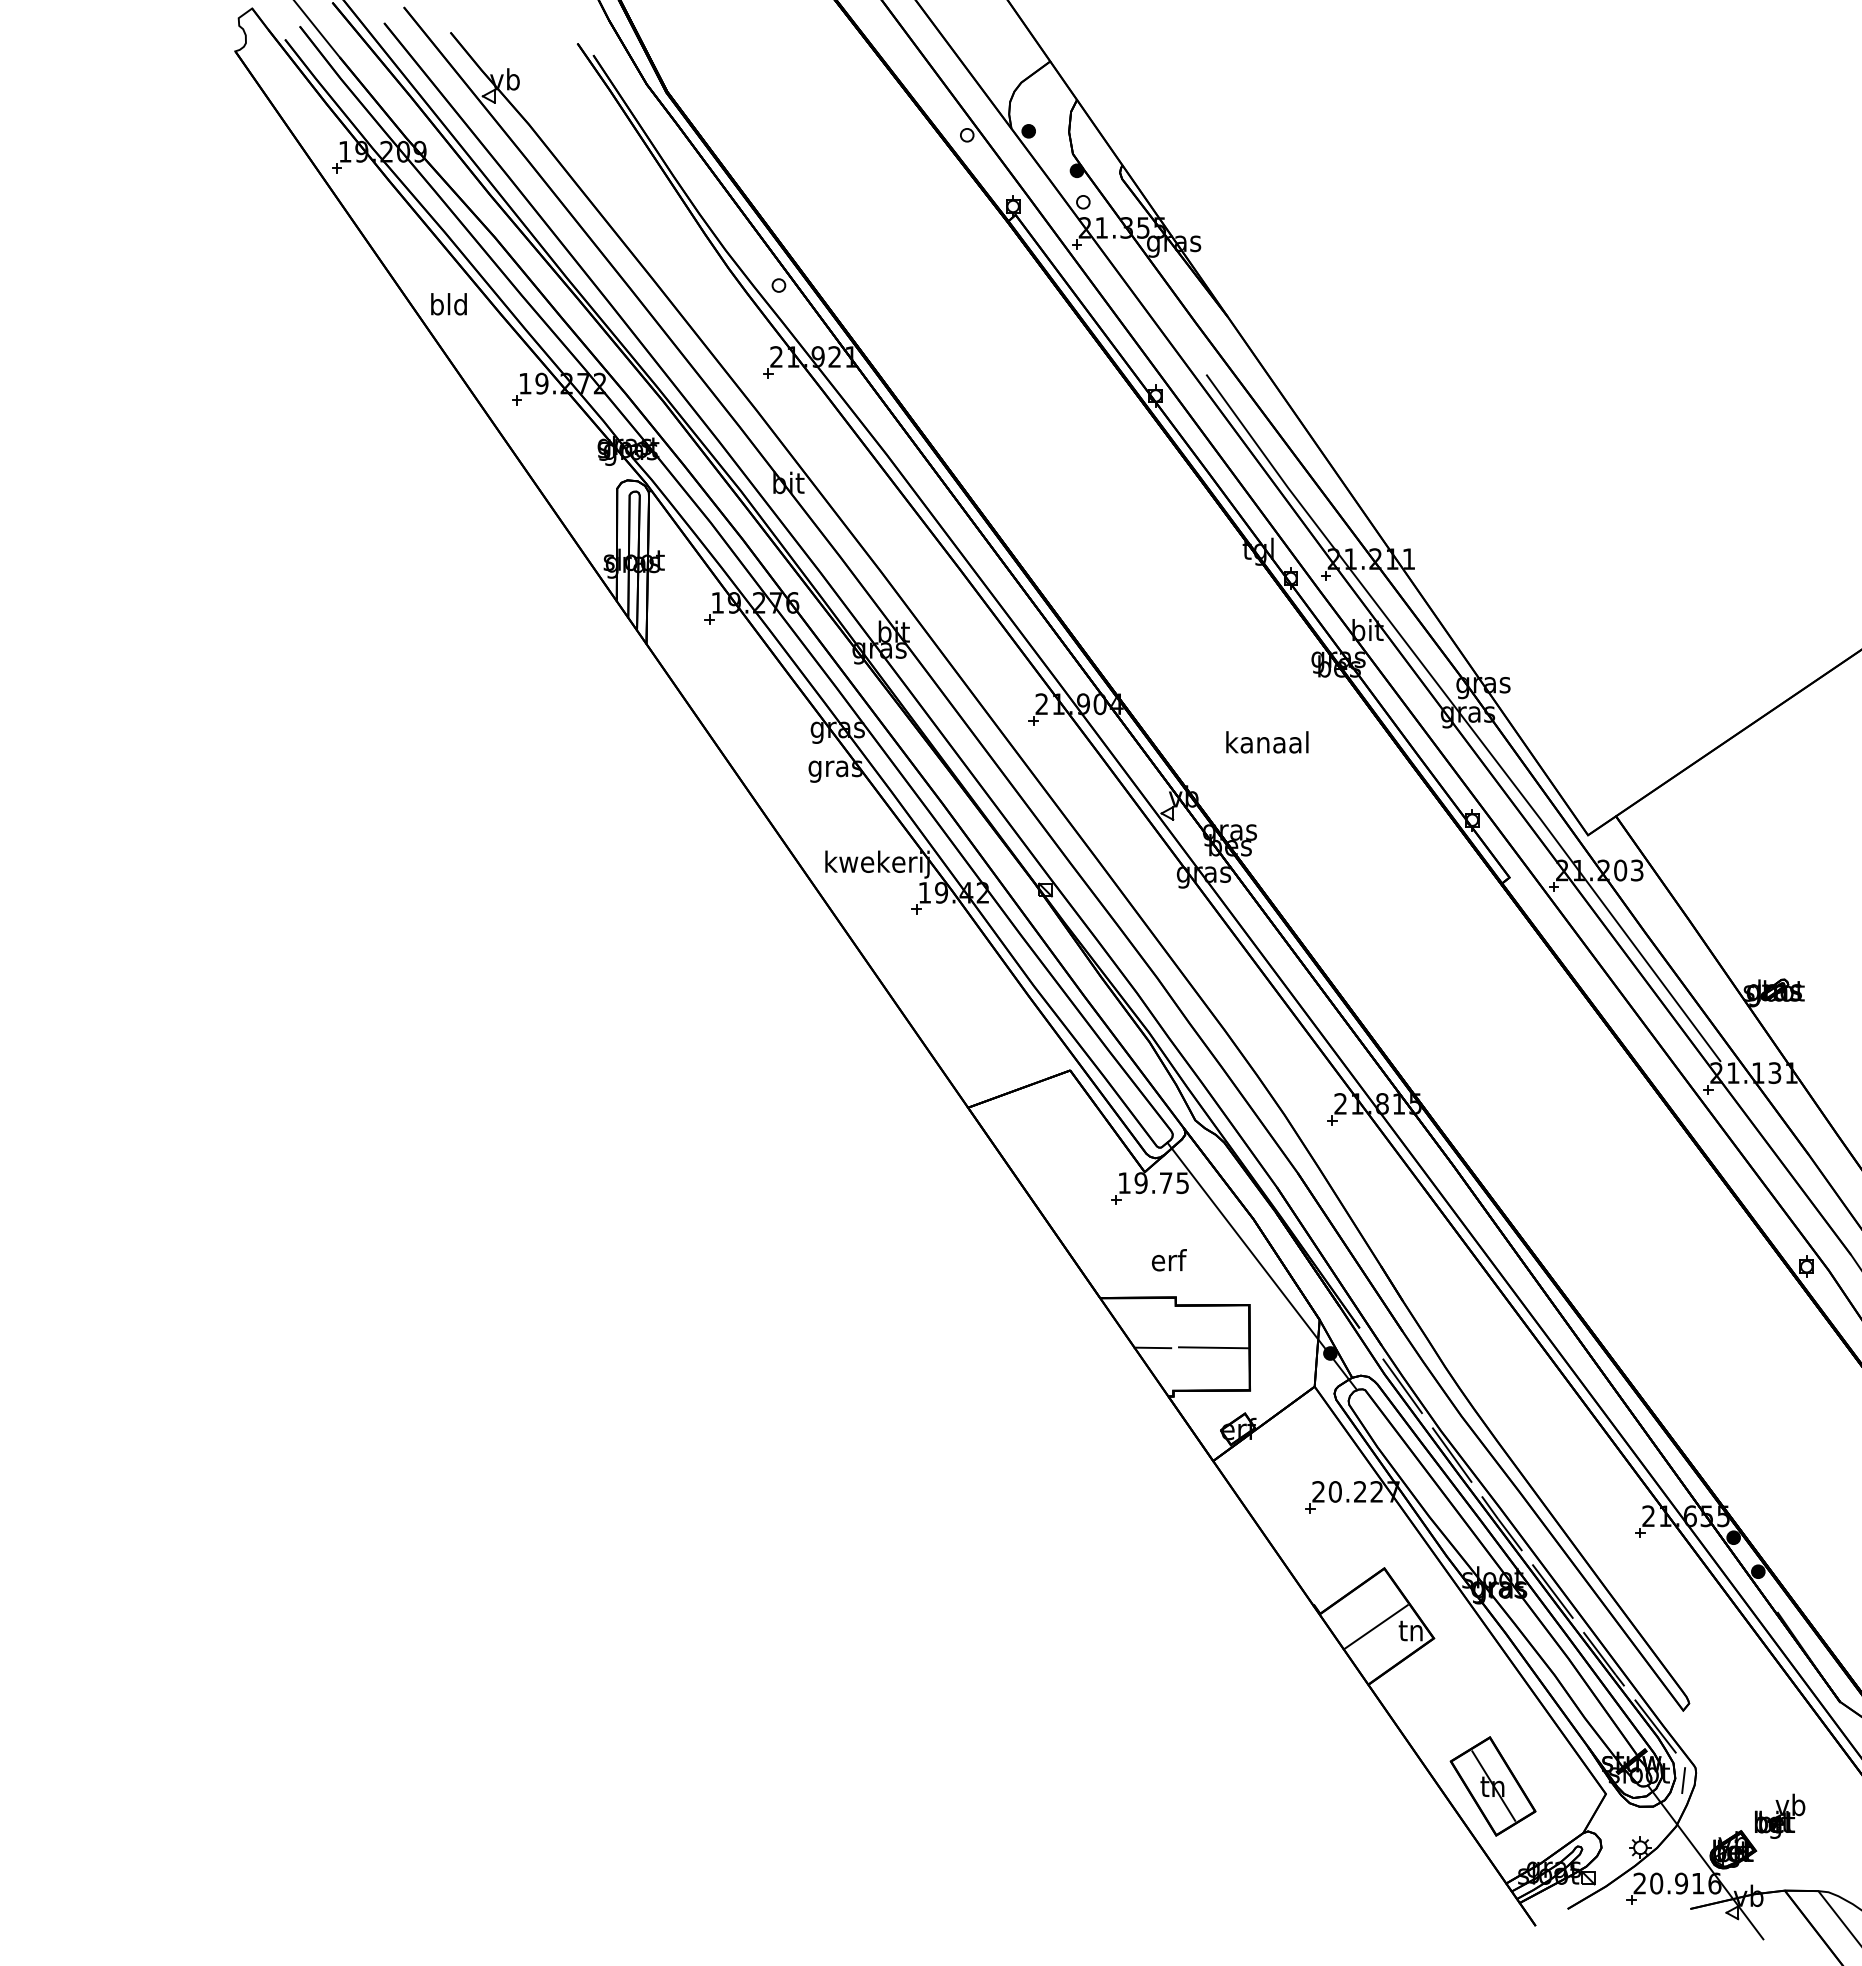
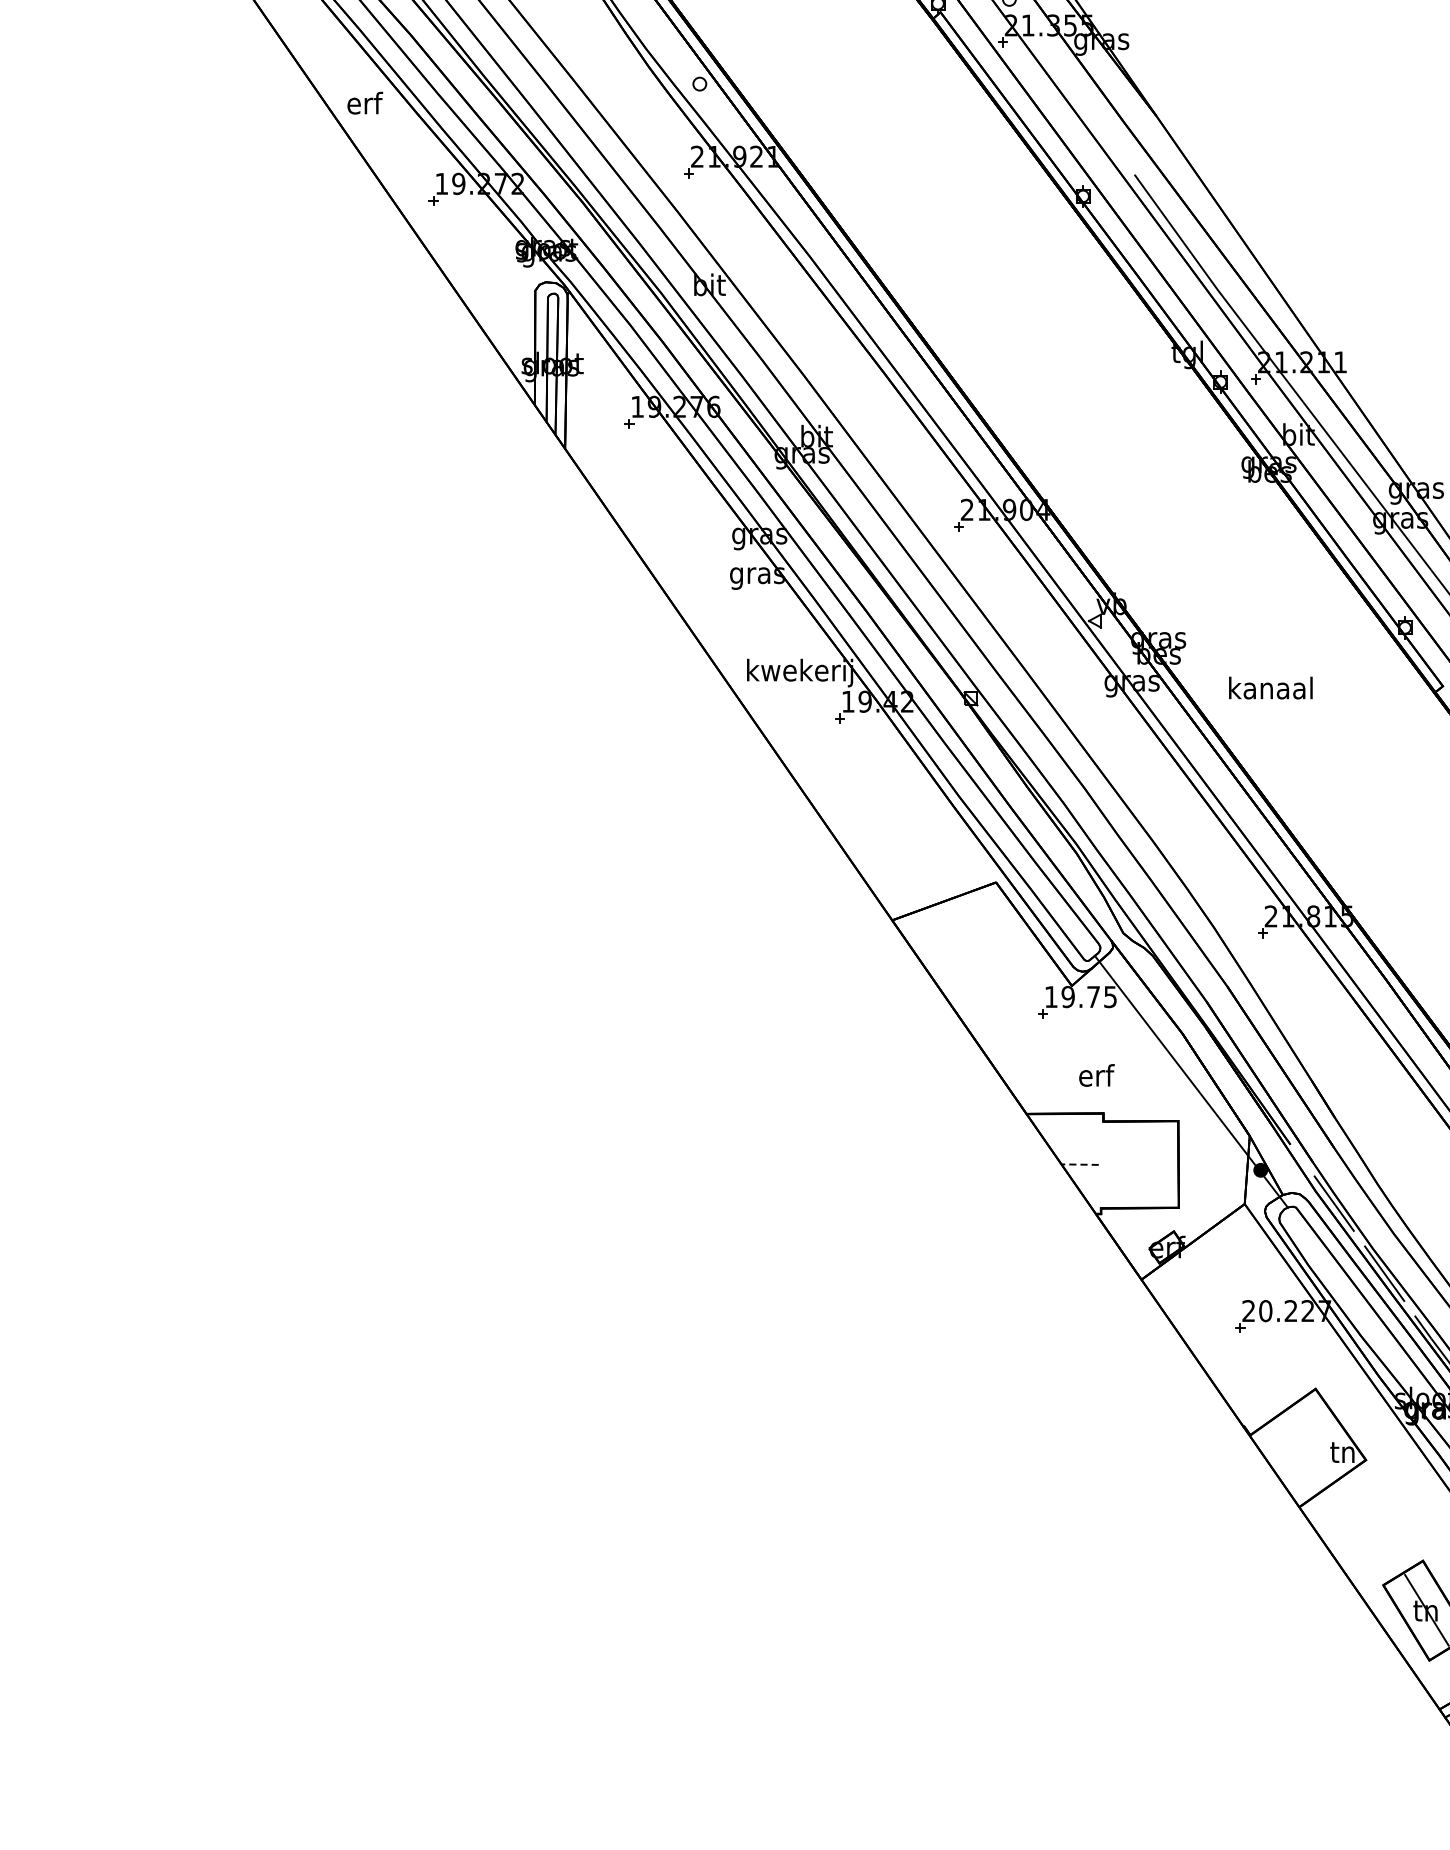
text: (449, 304) -> (364, 103), bld -> erf
text: (1267, 742) -> (1270, 688), moved
line: (1152, 1347) -> (1079, 1164), solid -> dashed
line: (1212, 1347) -> (1140, 1164), removed
line: (1375, 1627) -> (1306, 1449), removed

